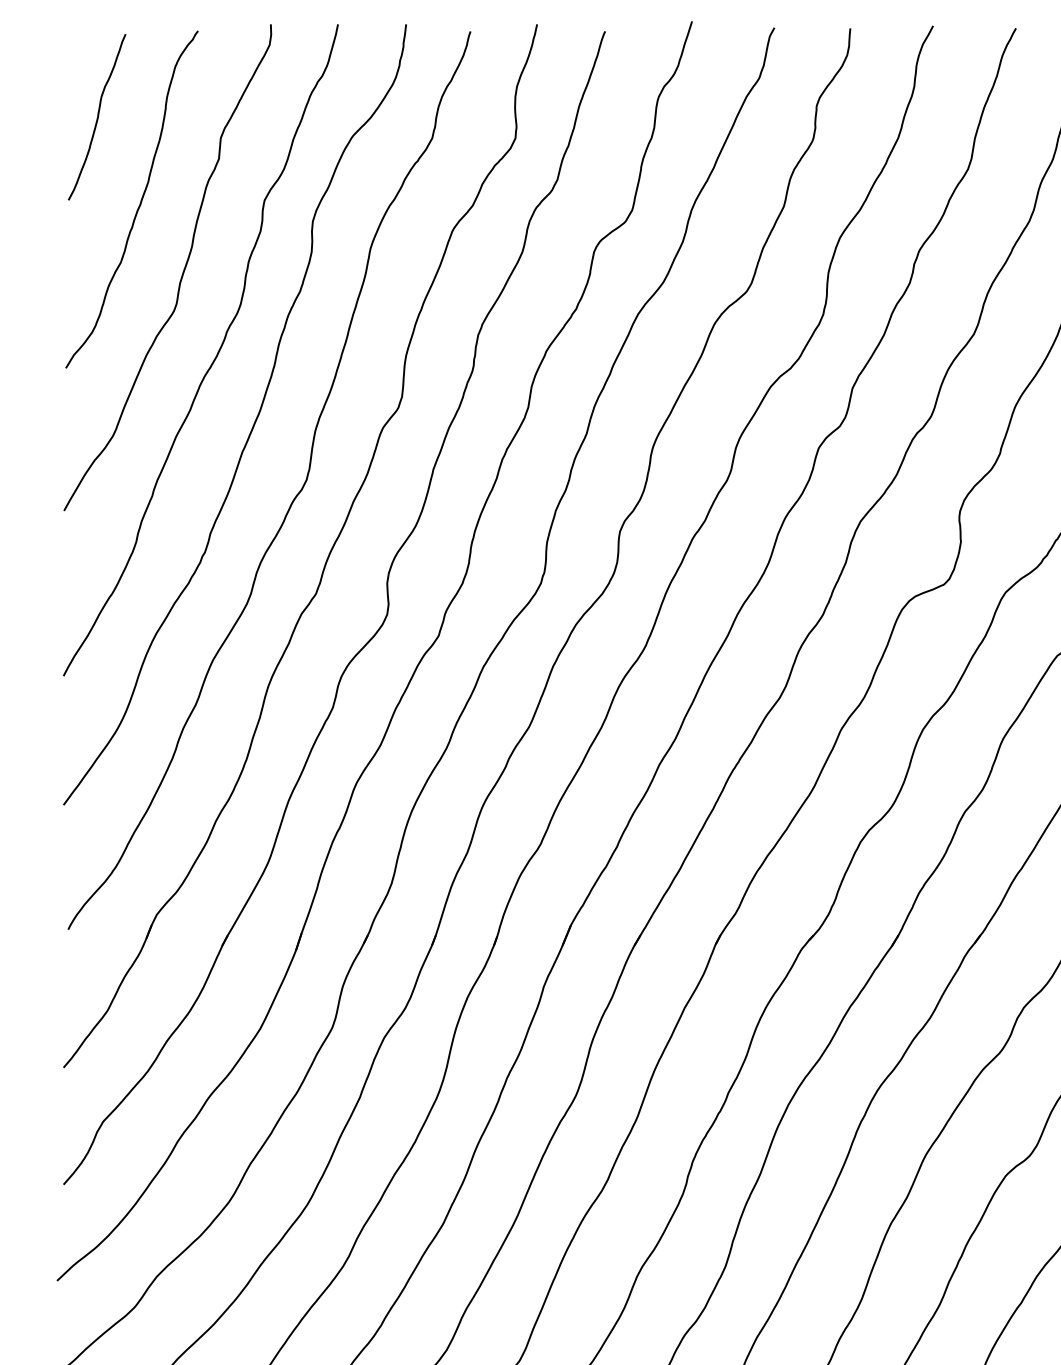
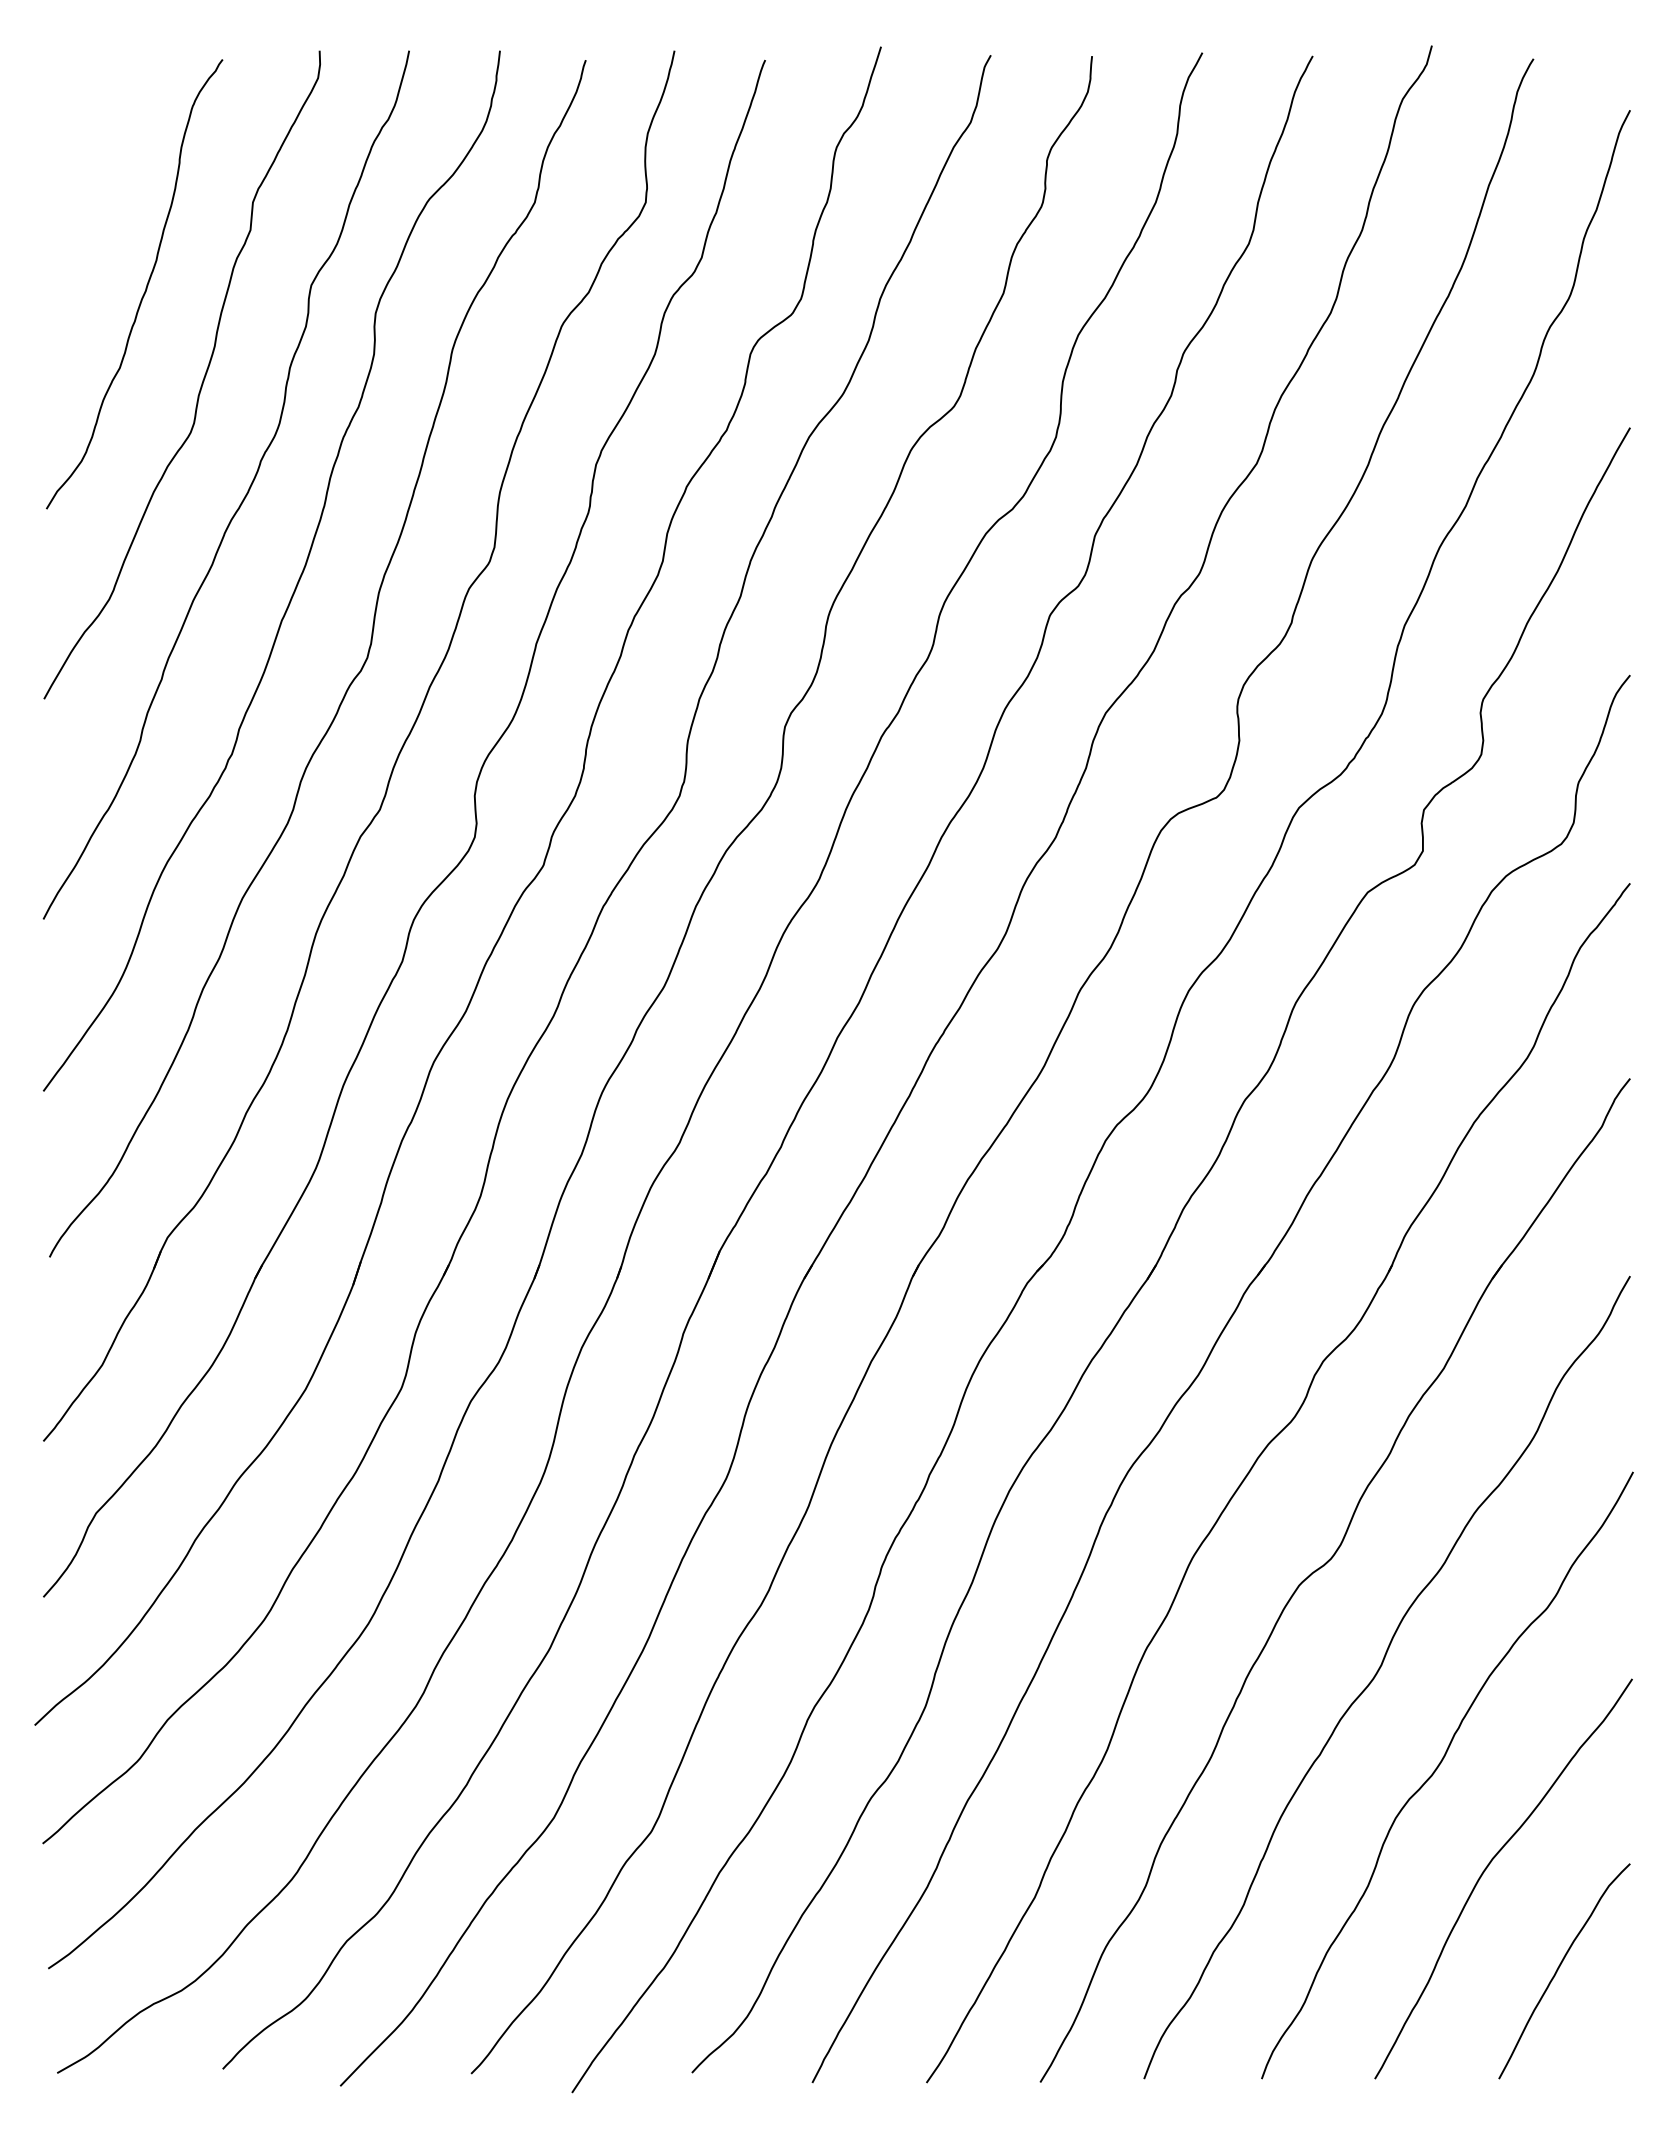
curve: (97, 117) -> (88, 174), removed

